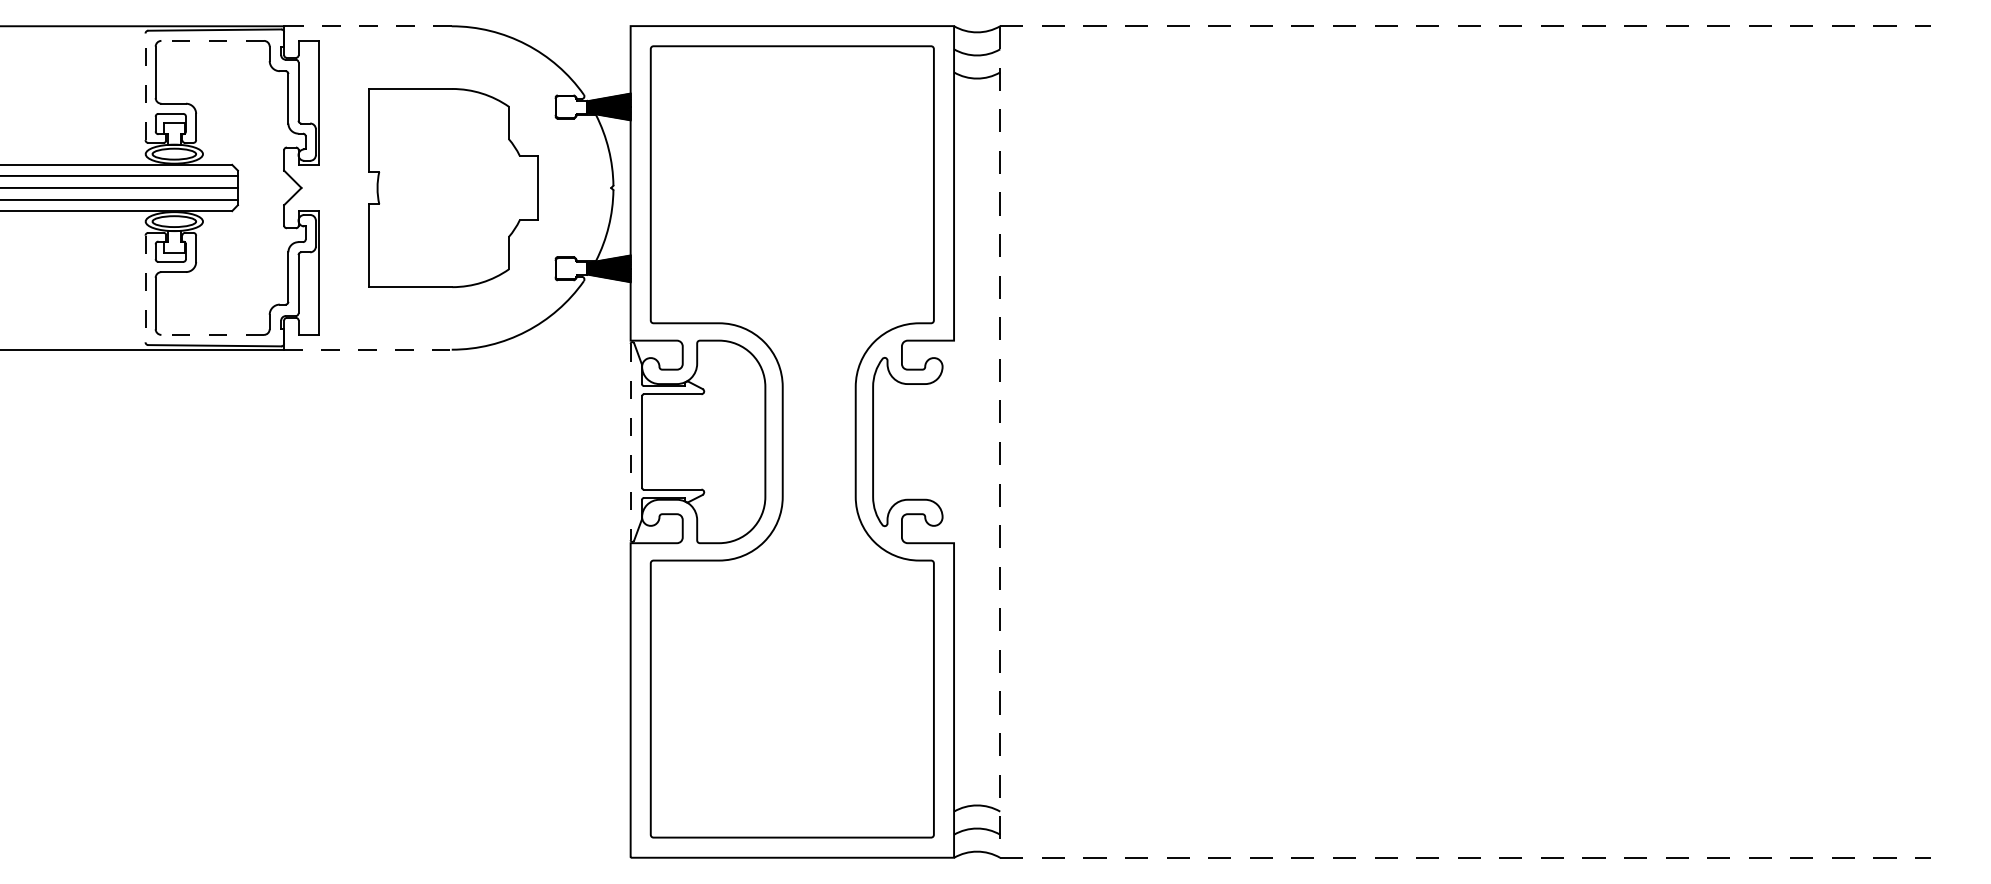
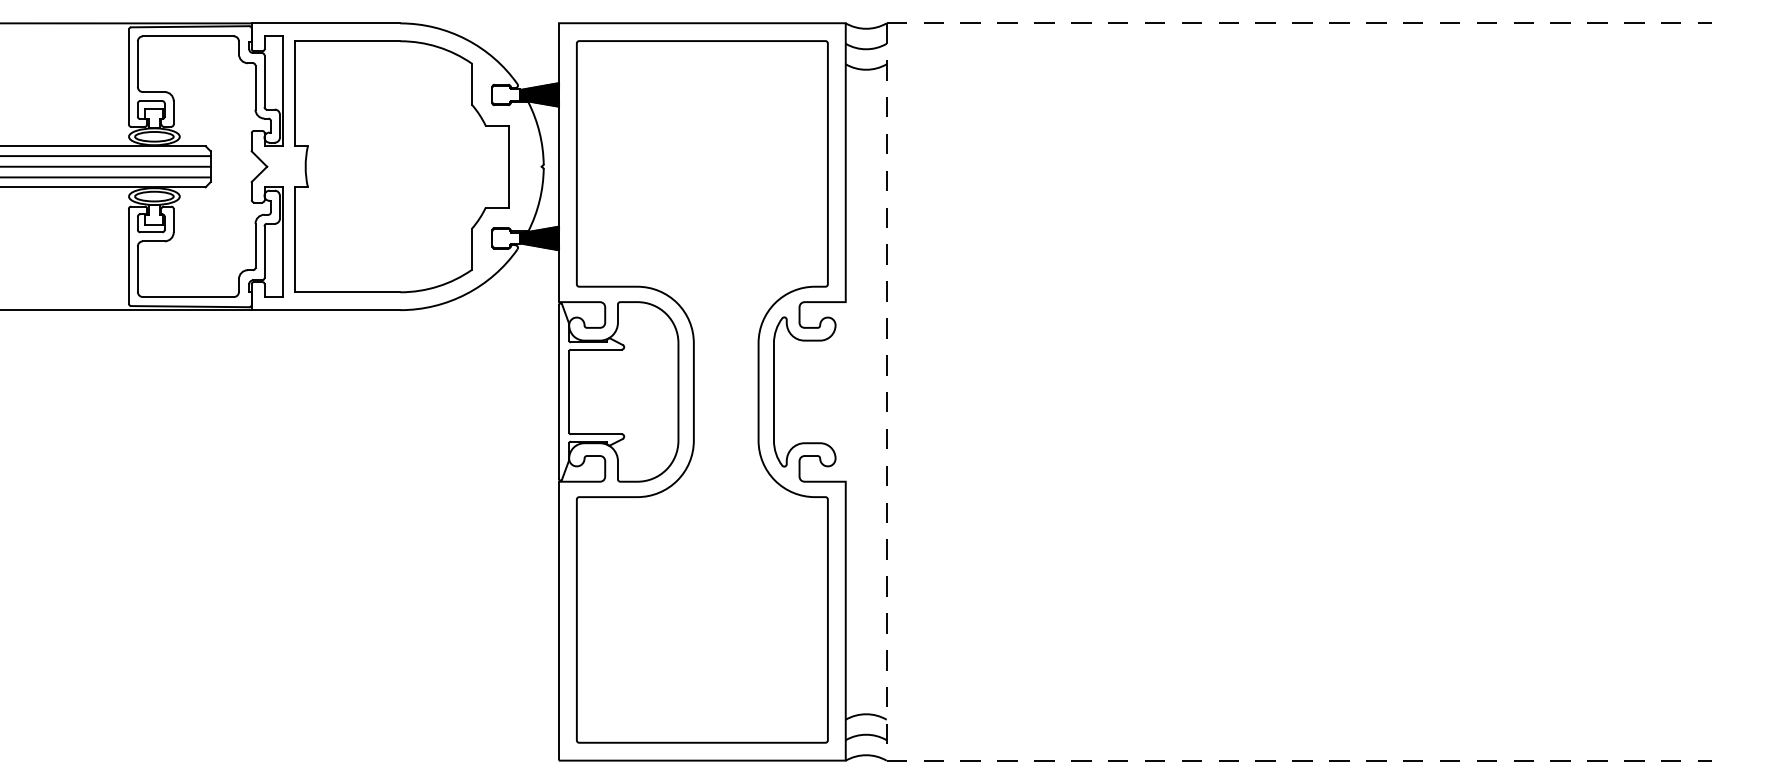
line: (367, 26) -> (325, 23), dashed -> solid
line: (211, 41) -> (187, 36), dashed -> solid
line: (145, 86) -> (128, 76), dashed -> solid
part: (453, 187) -> (401, 166), size x1.43
line: (145, 289) -> (128, 256), dashed -> solid
line: (211, 335) -> (187, 297), dashed -> solid
line: (368, 350) -> (326, 310), dashed -> solid
line: (630, 442) -> (558, 392), dashed -> solid

